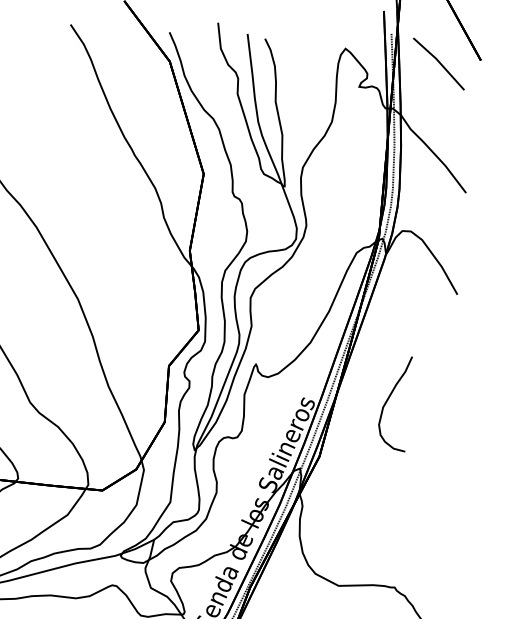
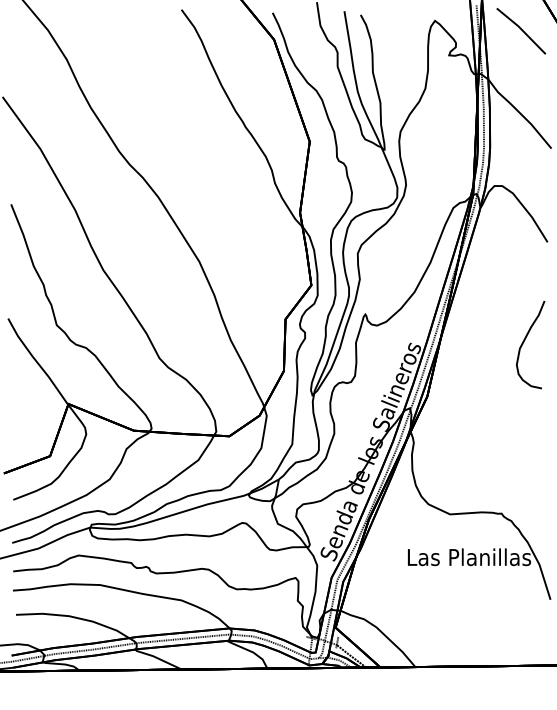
curve: (388, 400) -> (524, 342), moved

